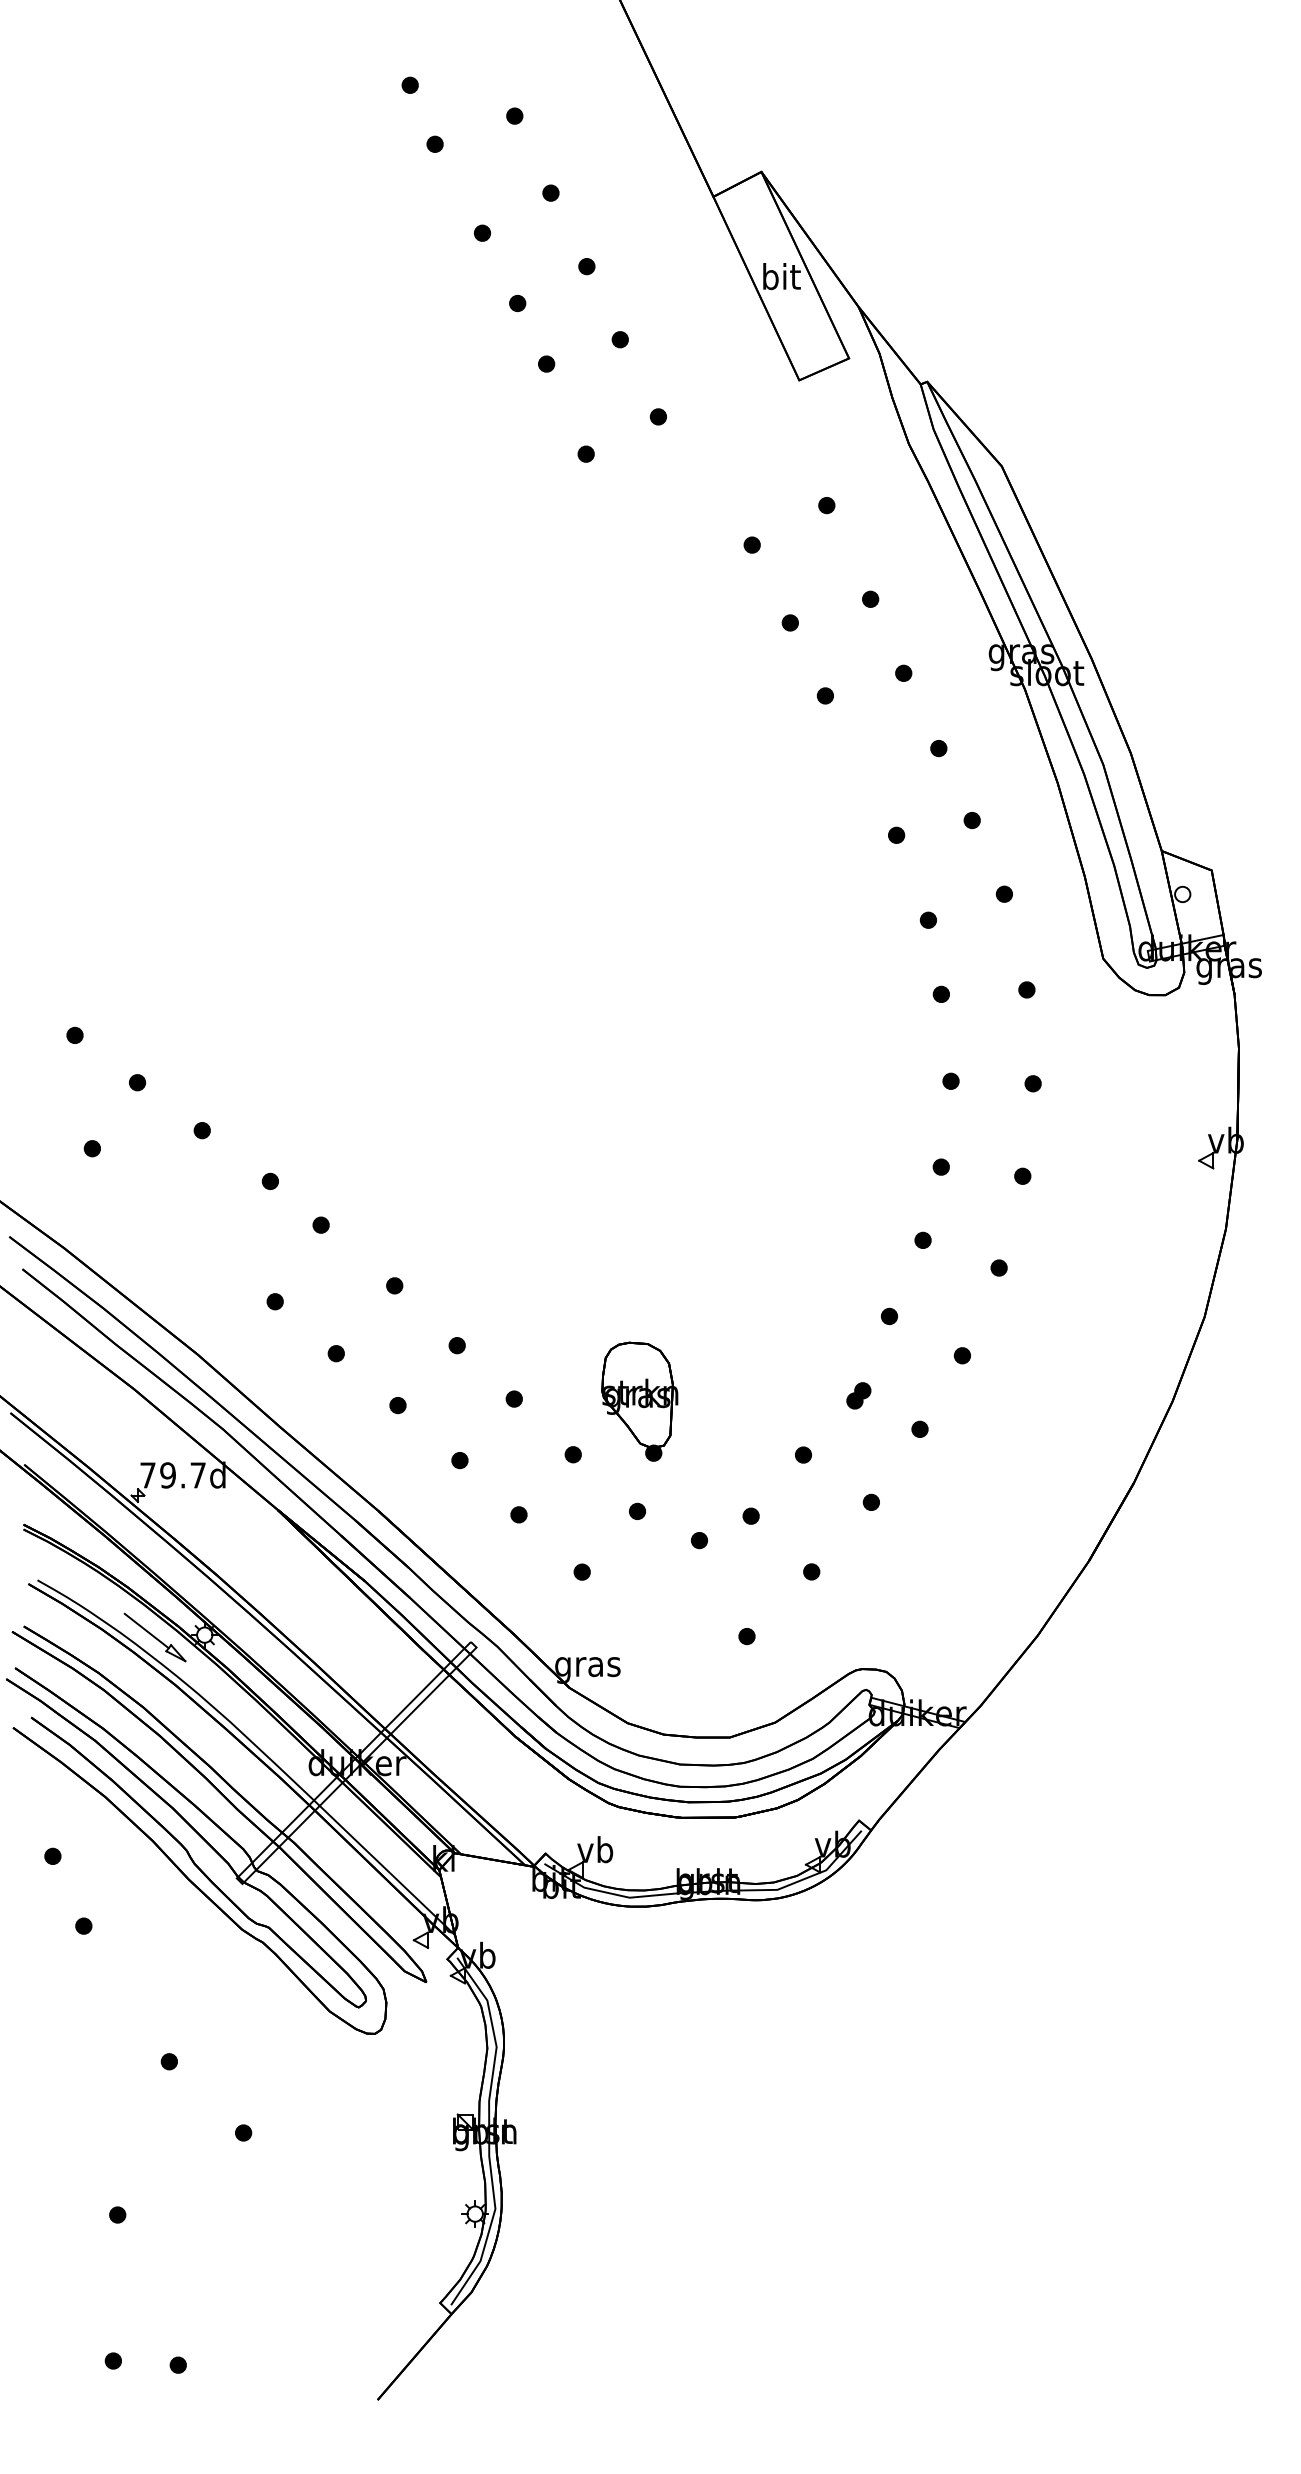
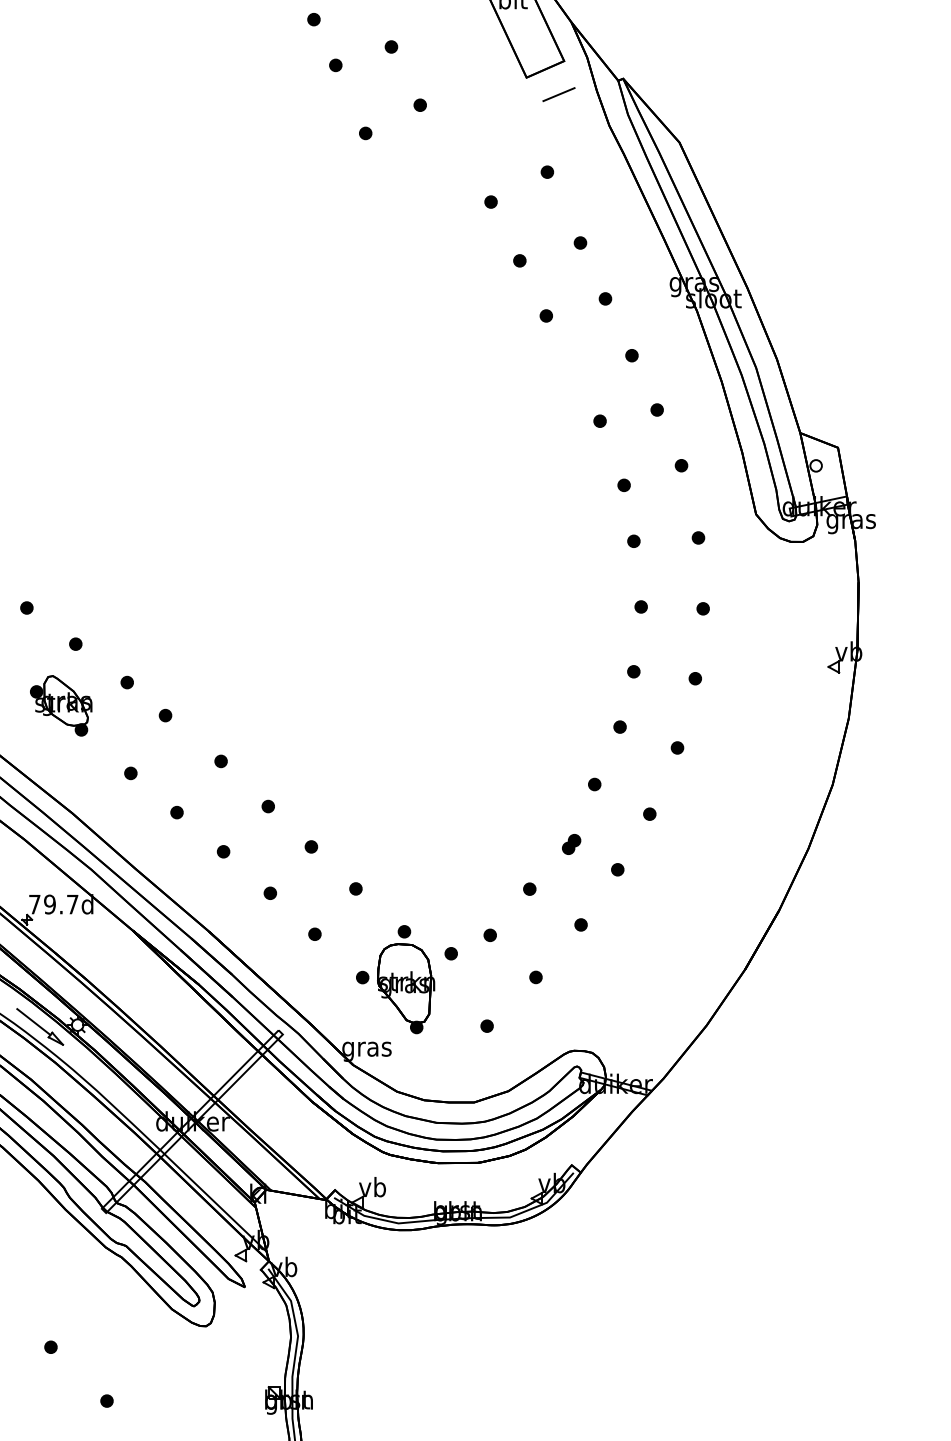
line: (841, 402) -> (558, 94), added
part: (182, 1212) -> (60, 706), added
part: (639, 1401) -> (405, 988), moved

